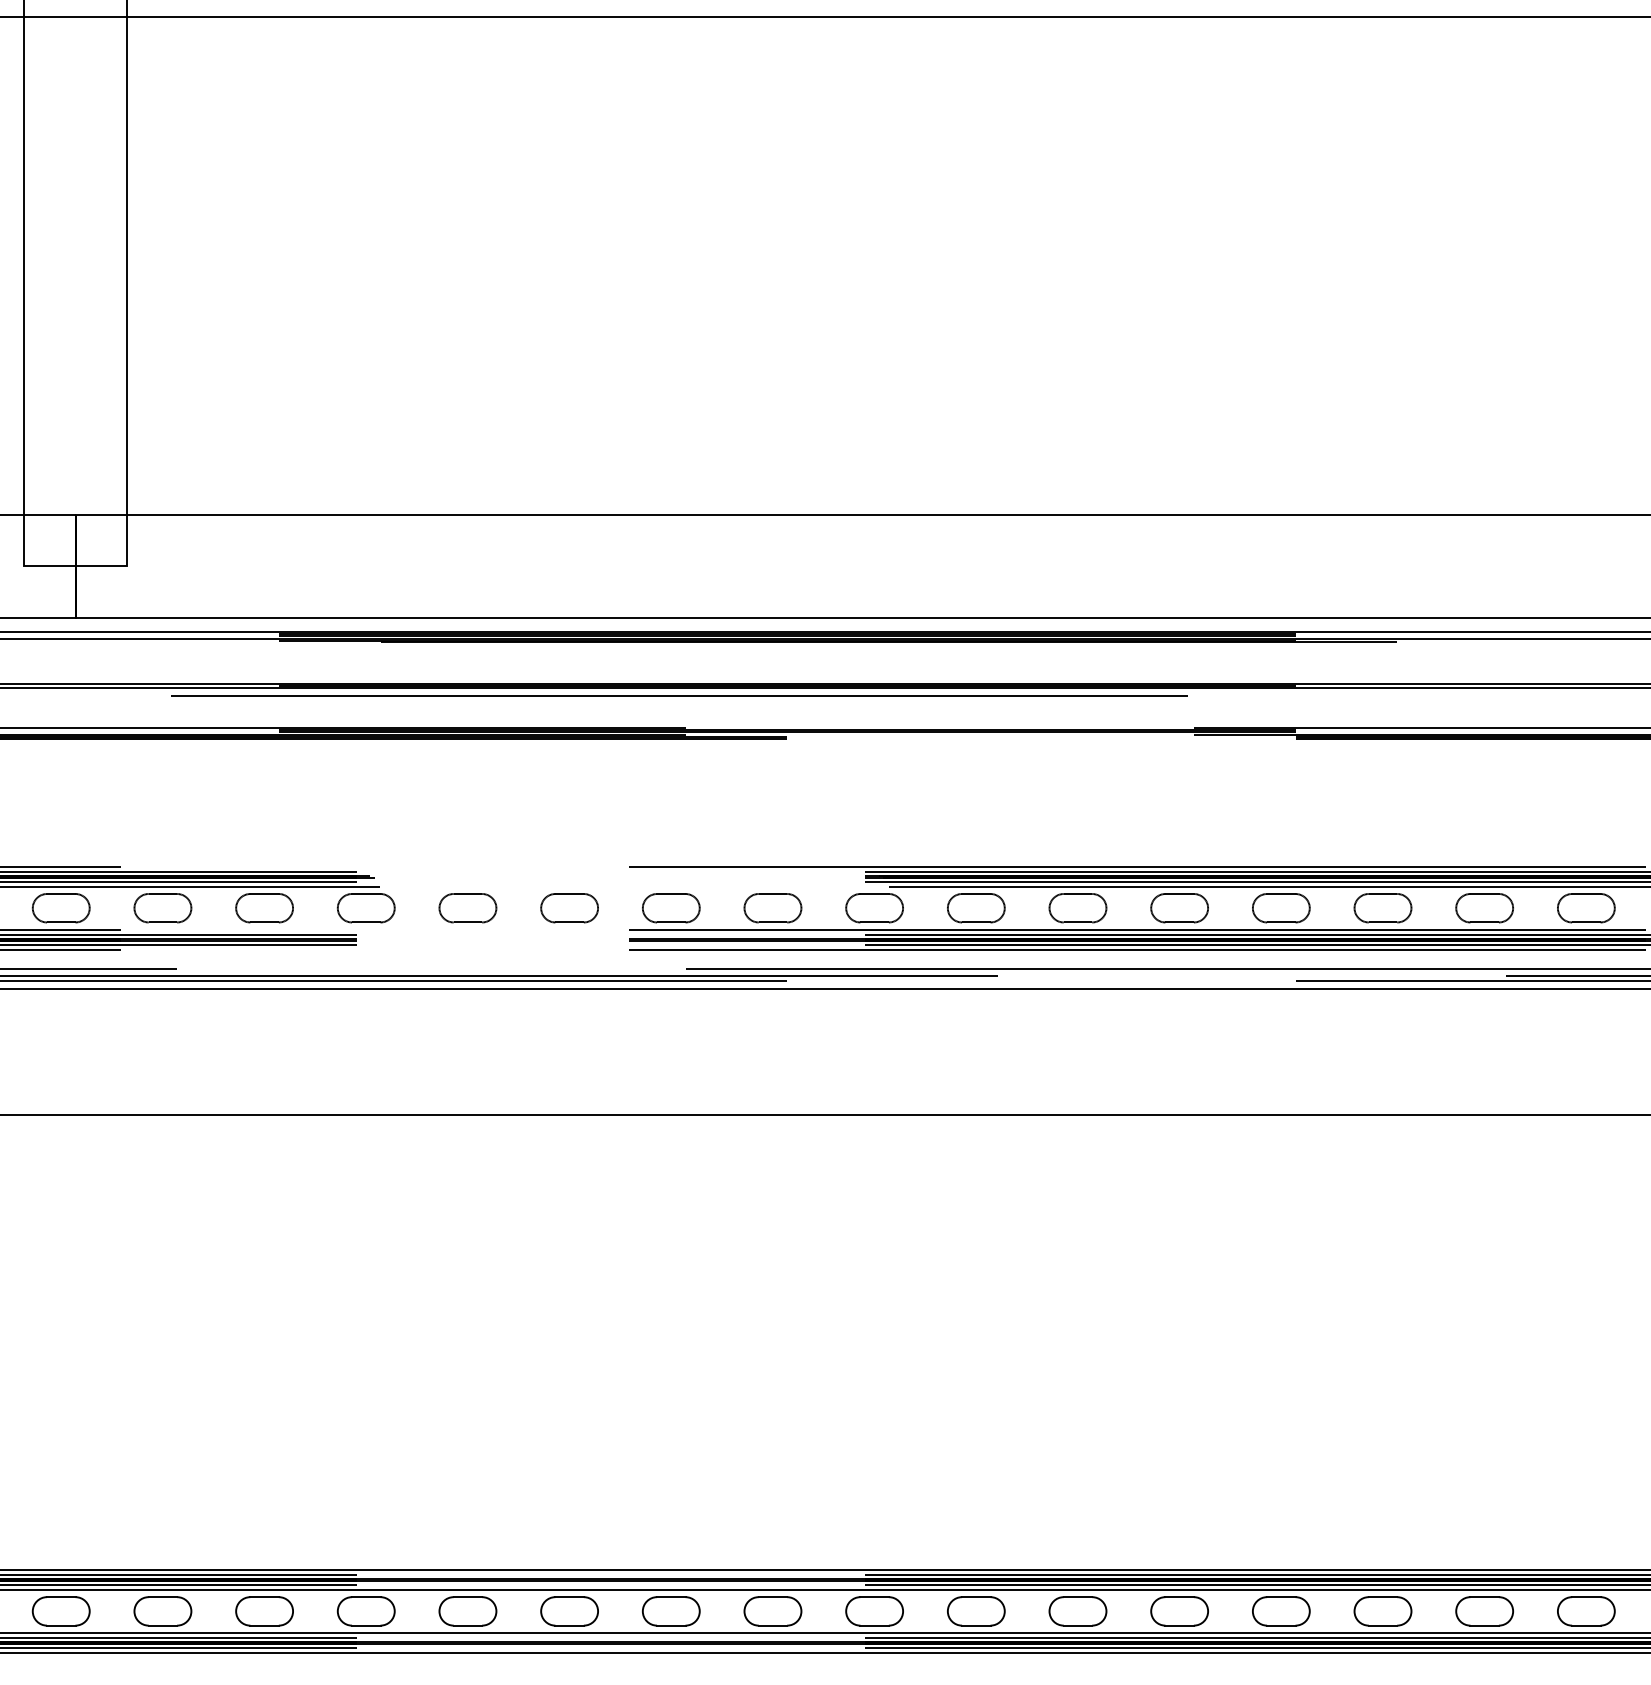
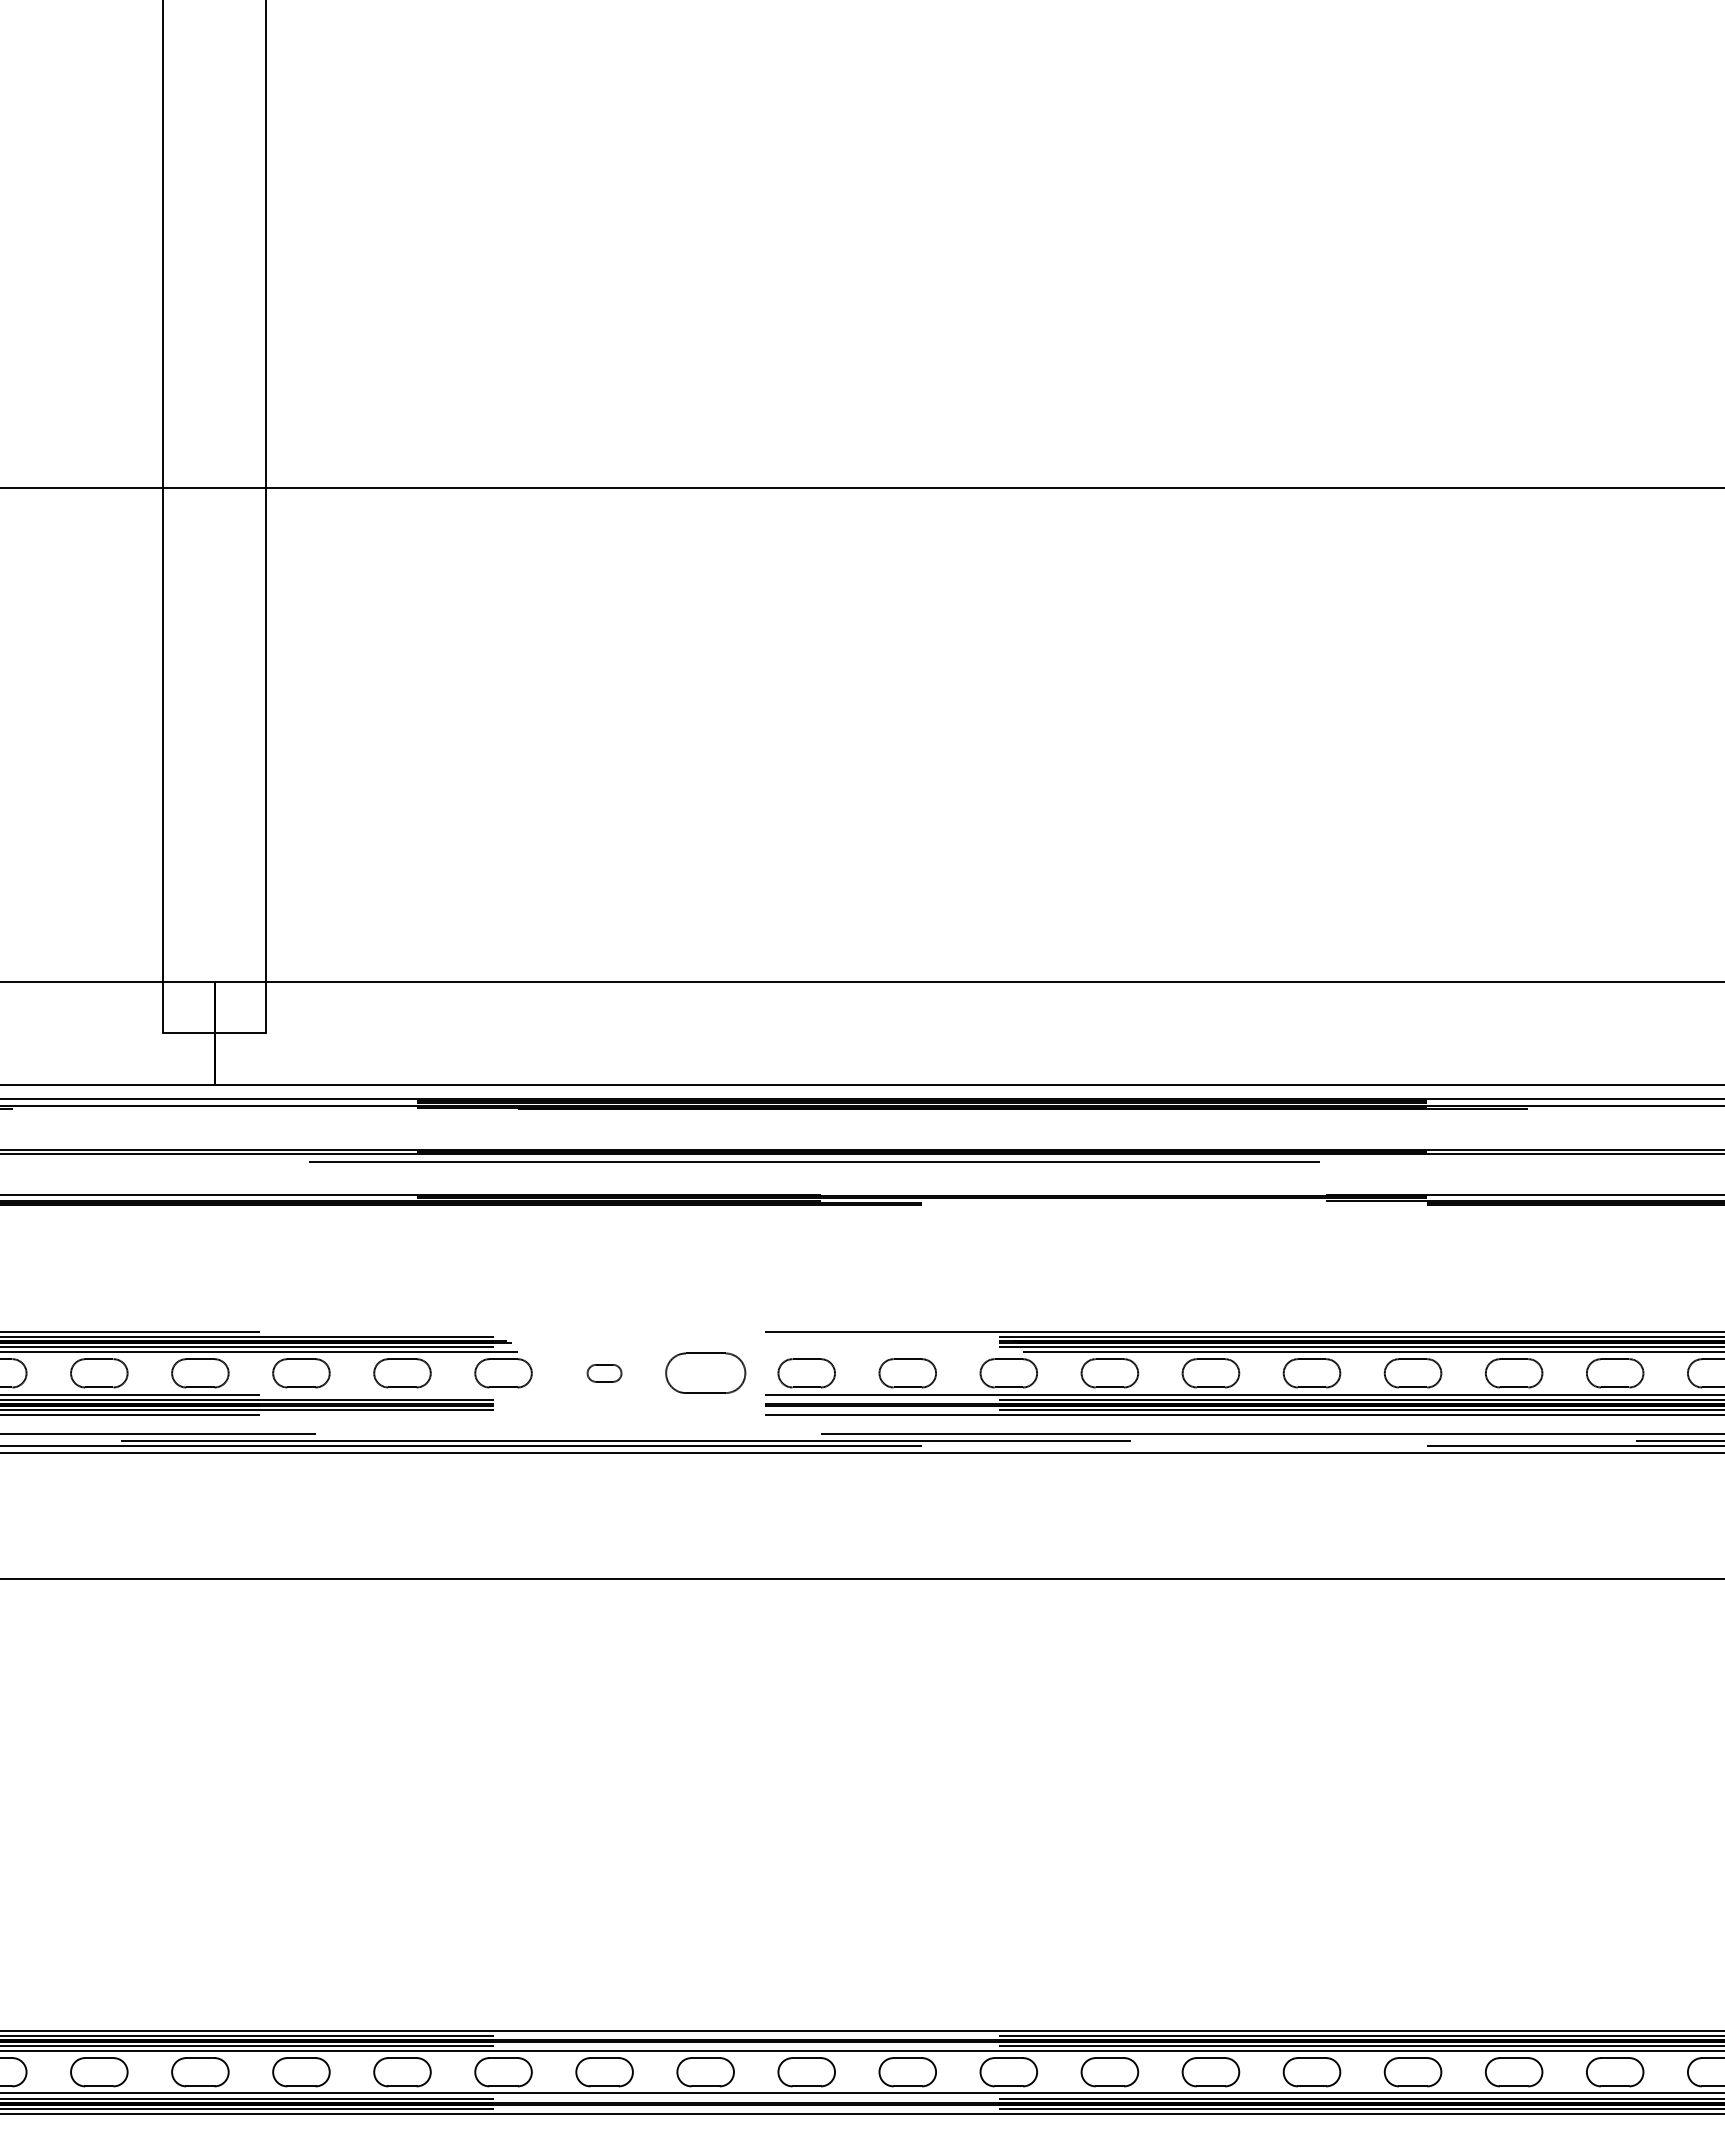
part: (467, 908) -> (604, 1373), size x0.6
part: (569, 908) -> (705, 1373), size x1.4

